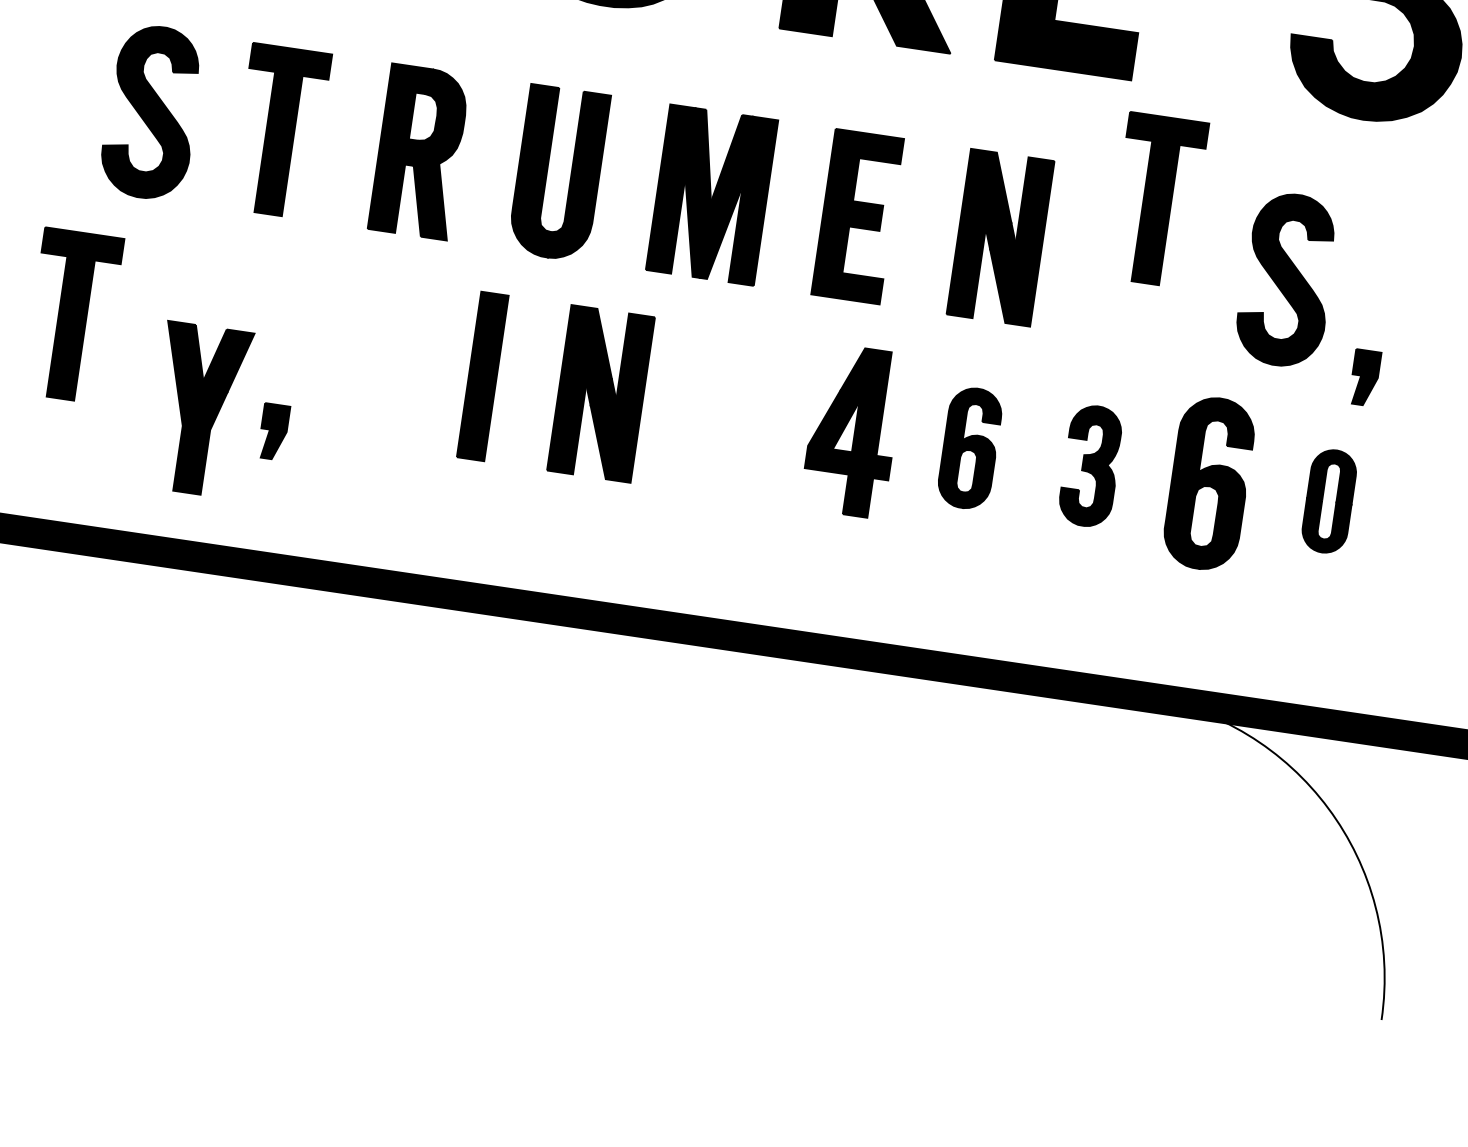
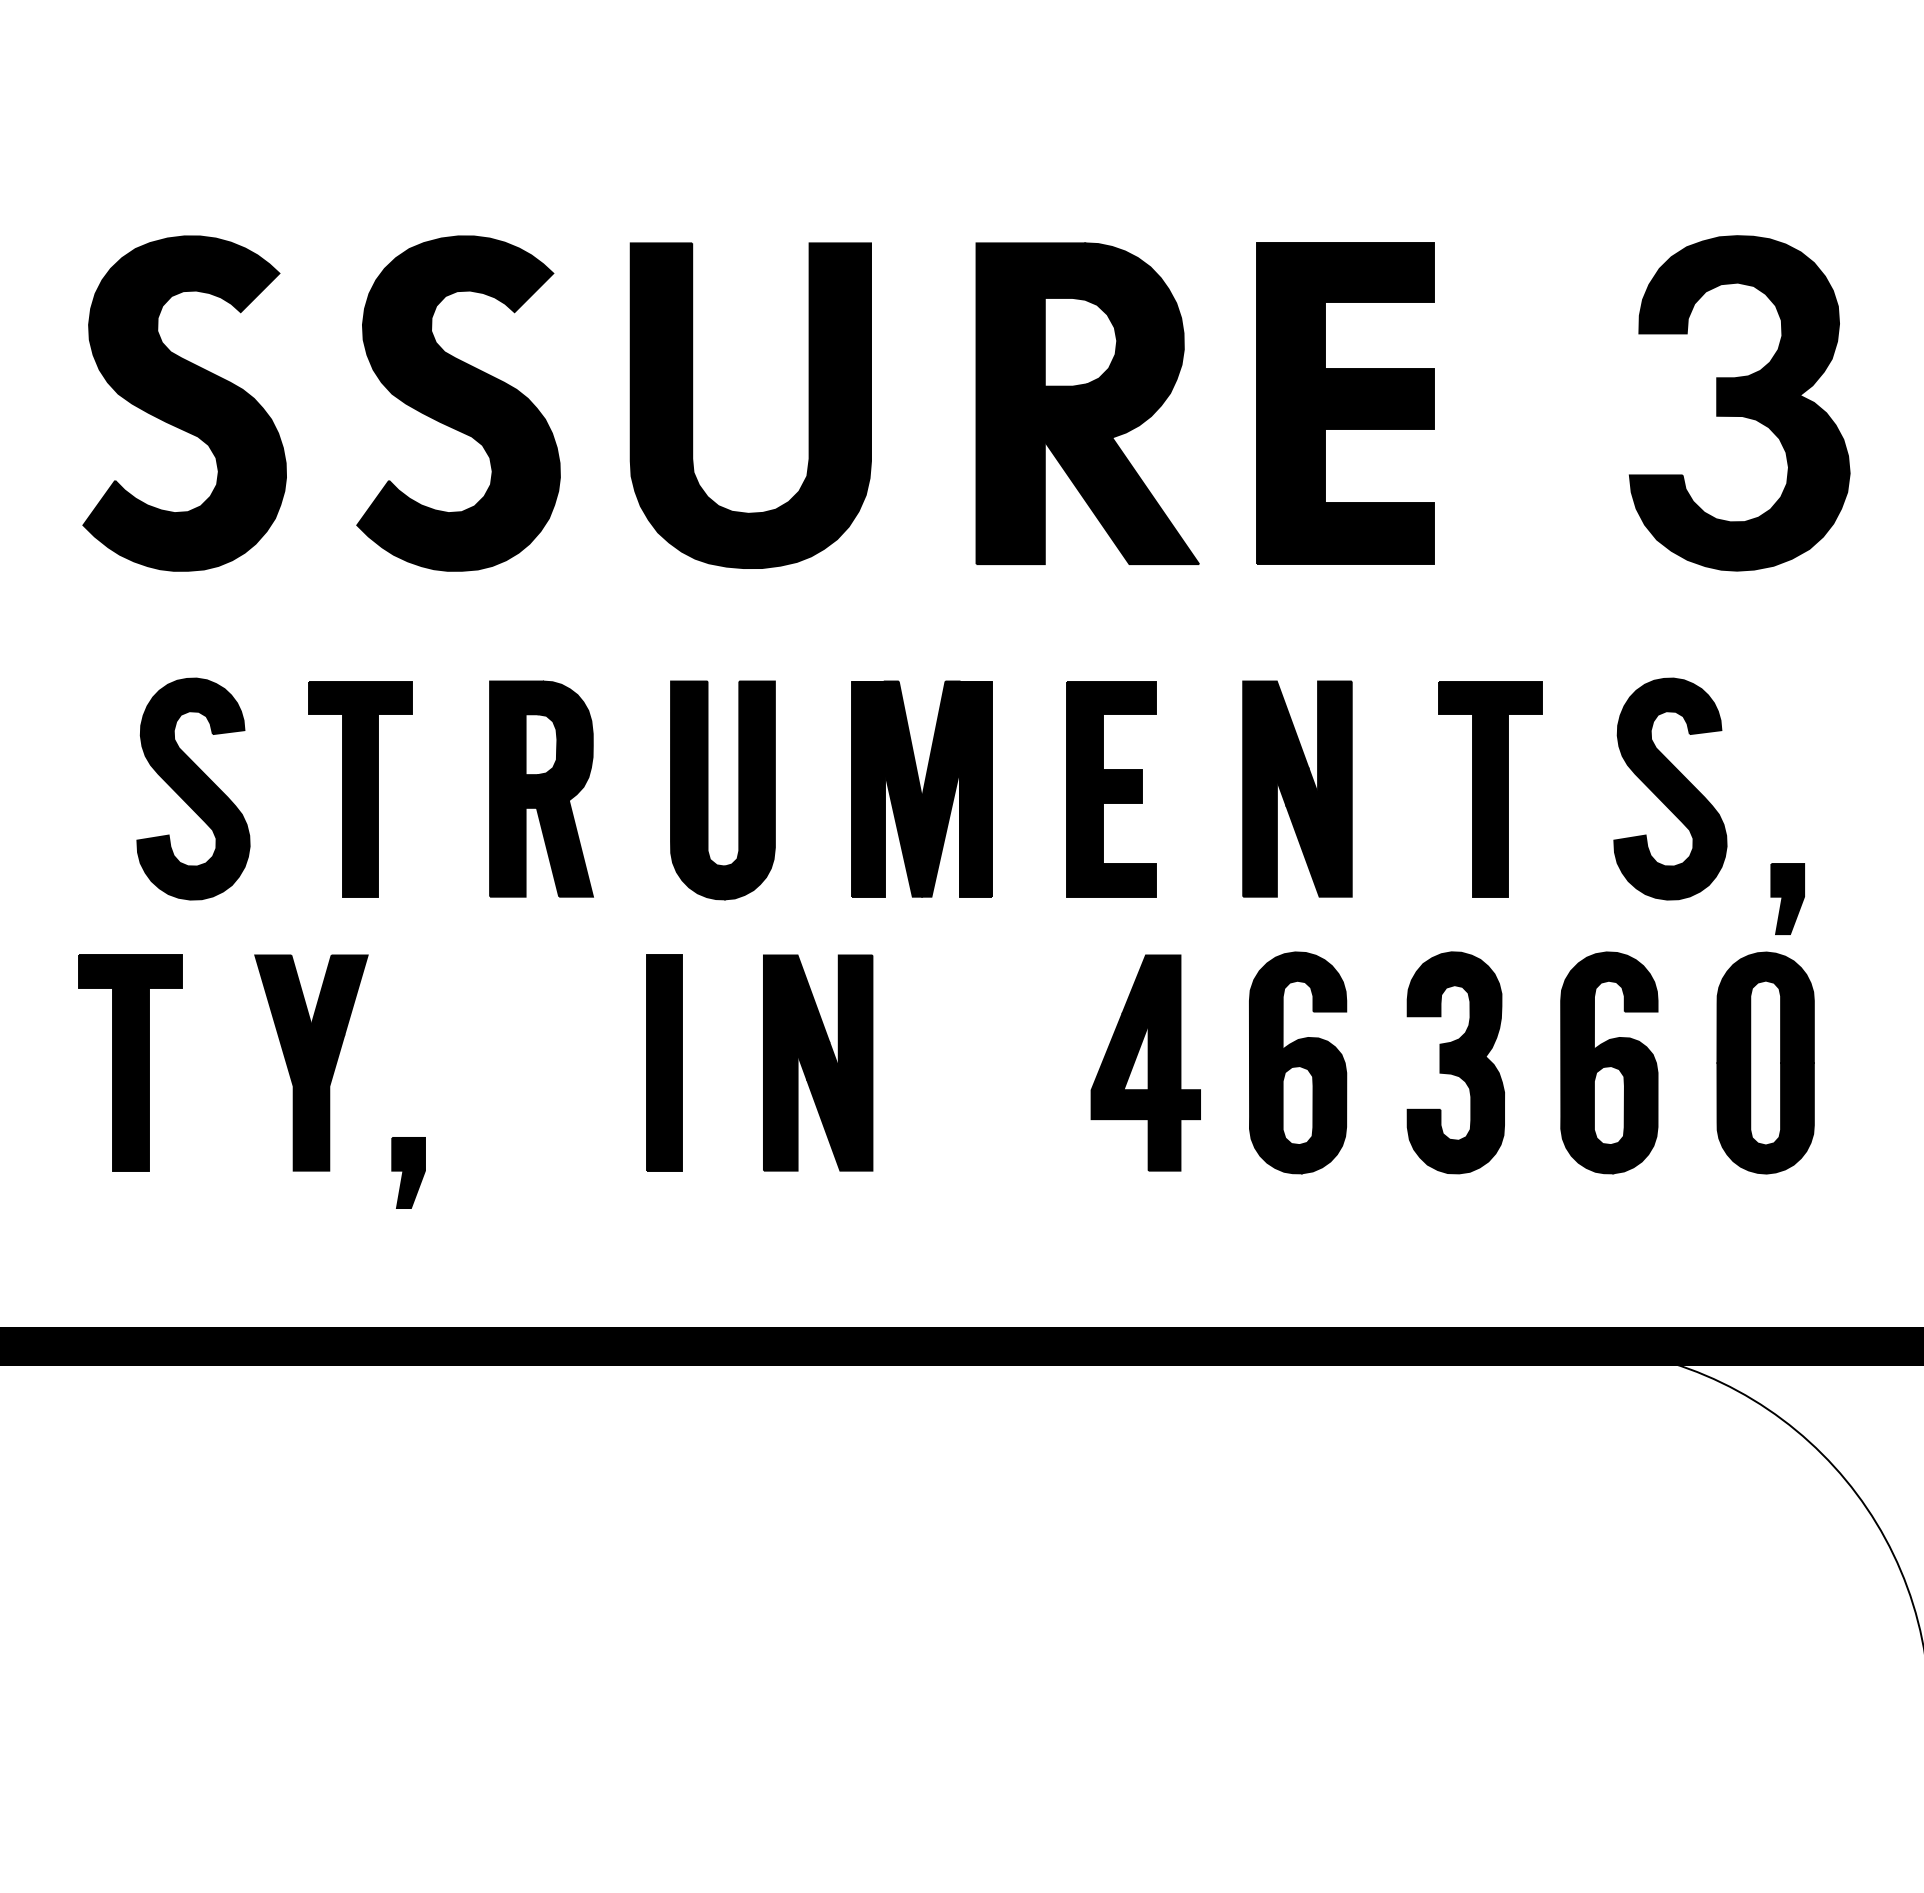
part: (1157, 200) -> (1490, 789), moved
part: (199, 409) -> (311, 1062), moved
part: (970, 448) -> (1298, 1062), size x1.43
part: (1090, 465) -> (1455, 1062), size x1.43
part: (1329, 501) -> (1765, 1062), size x1.67

